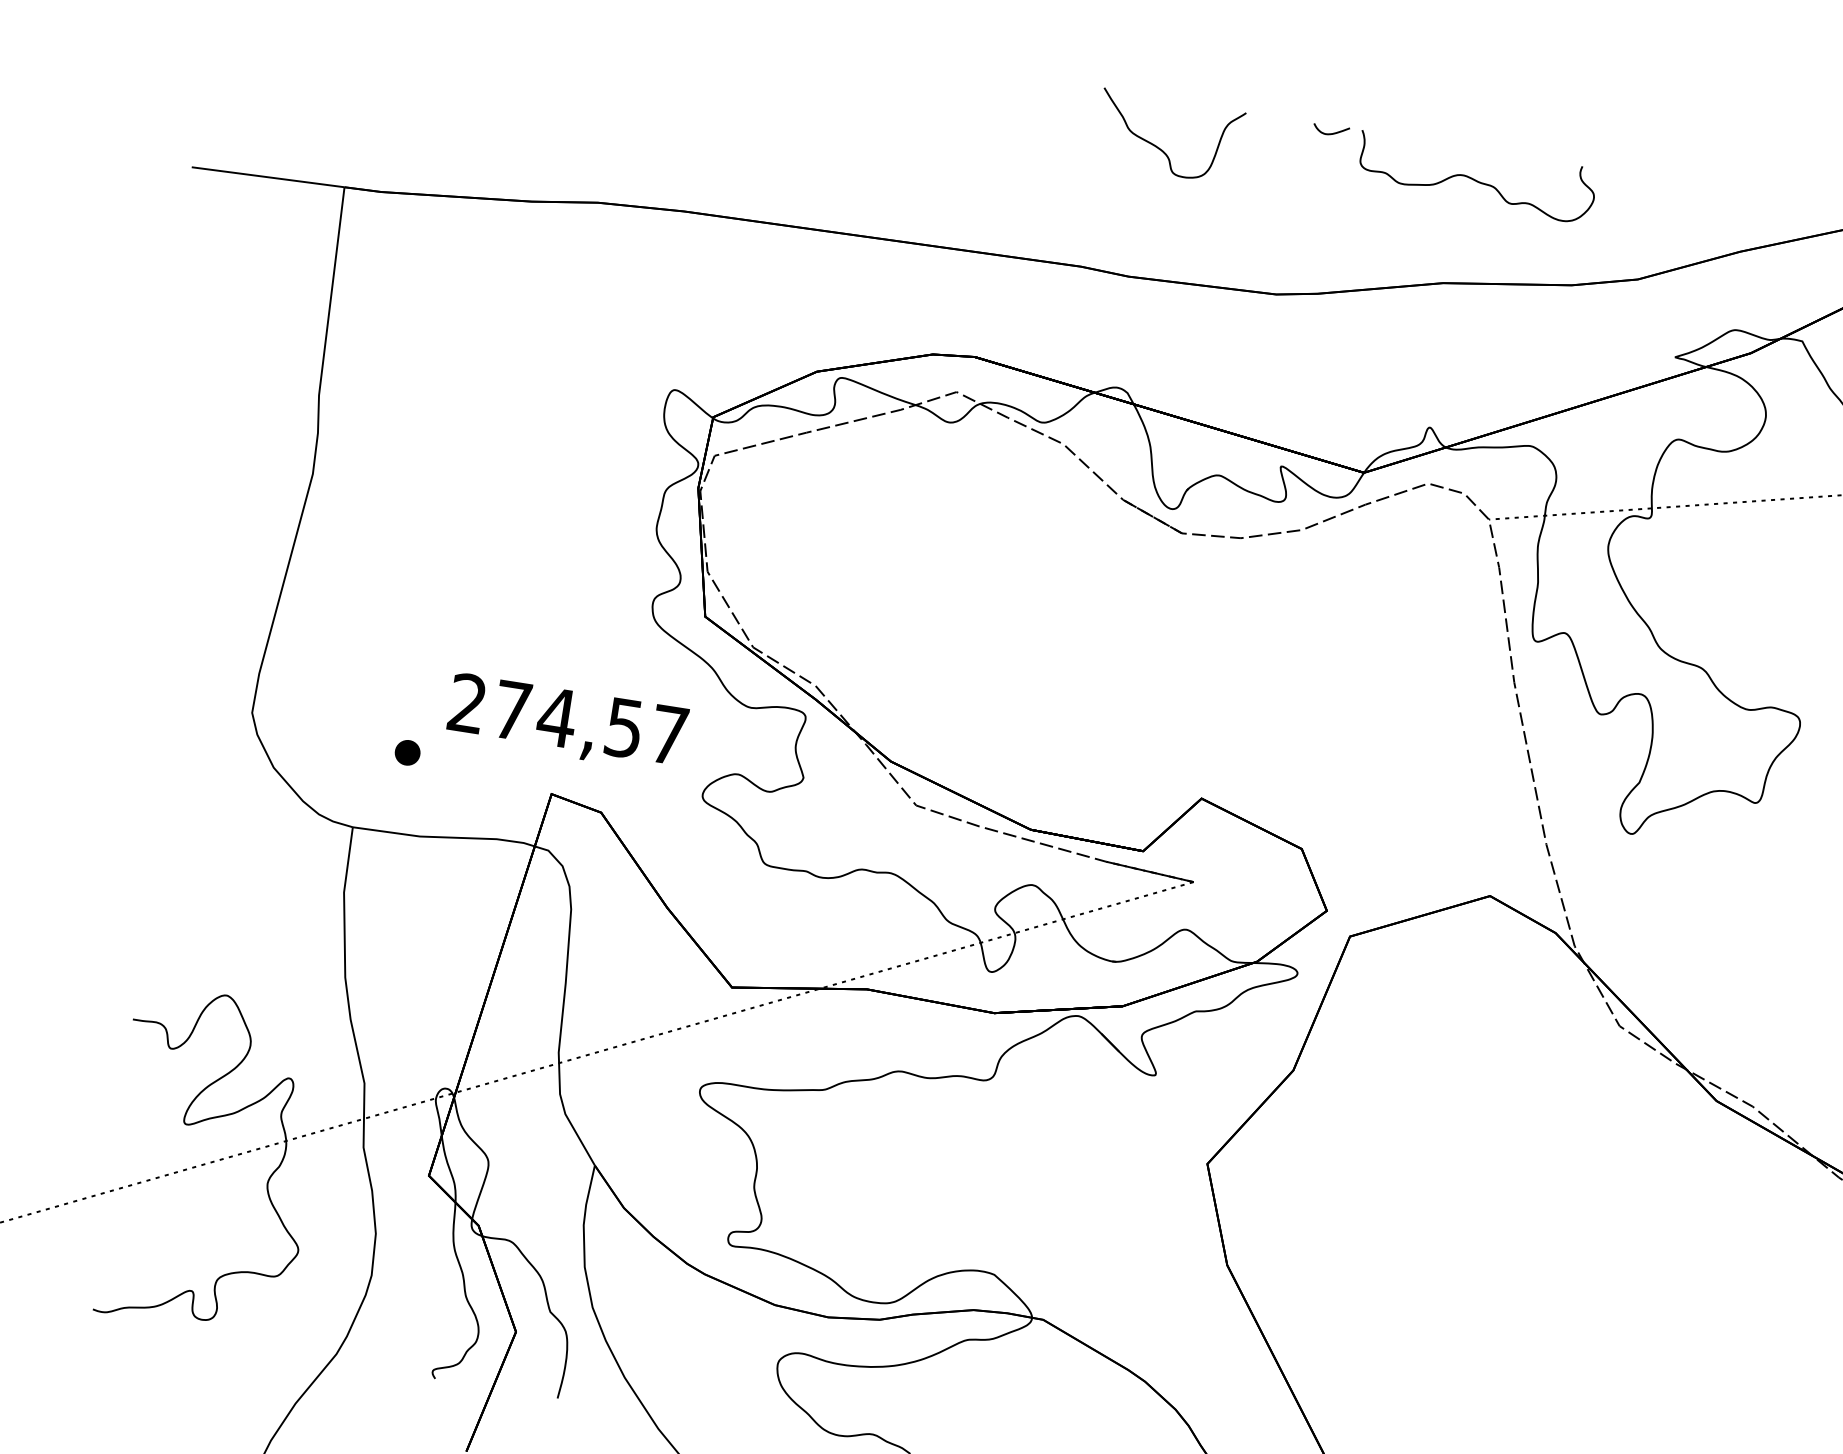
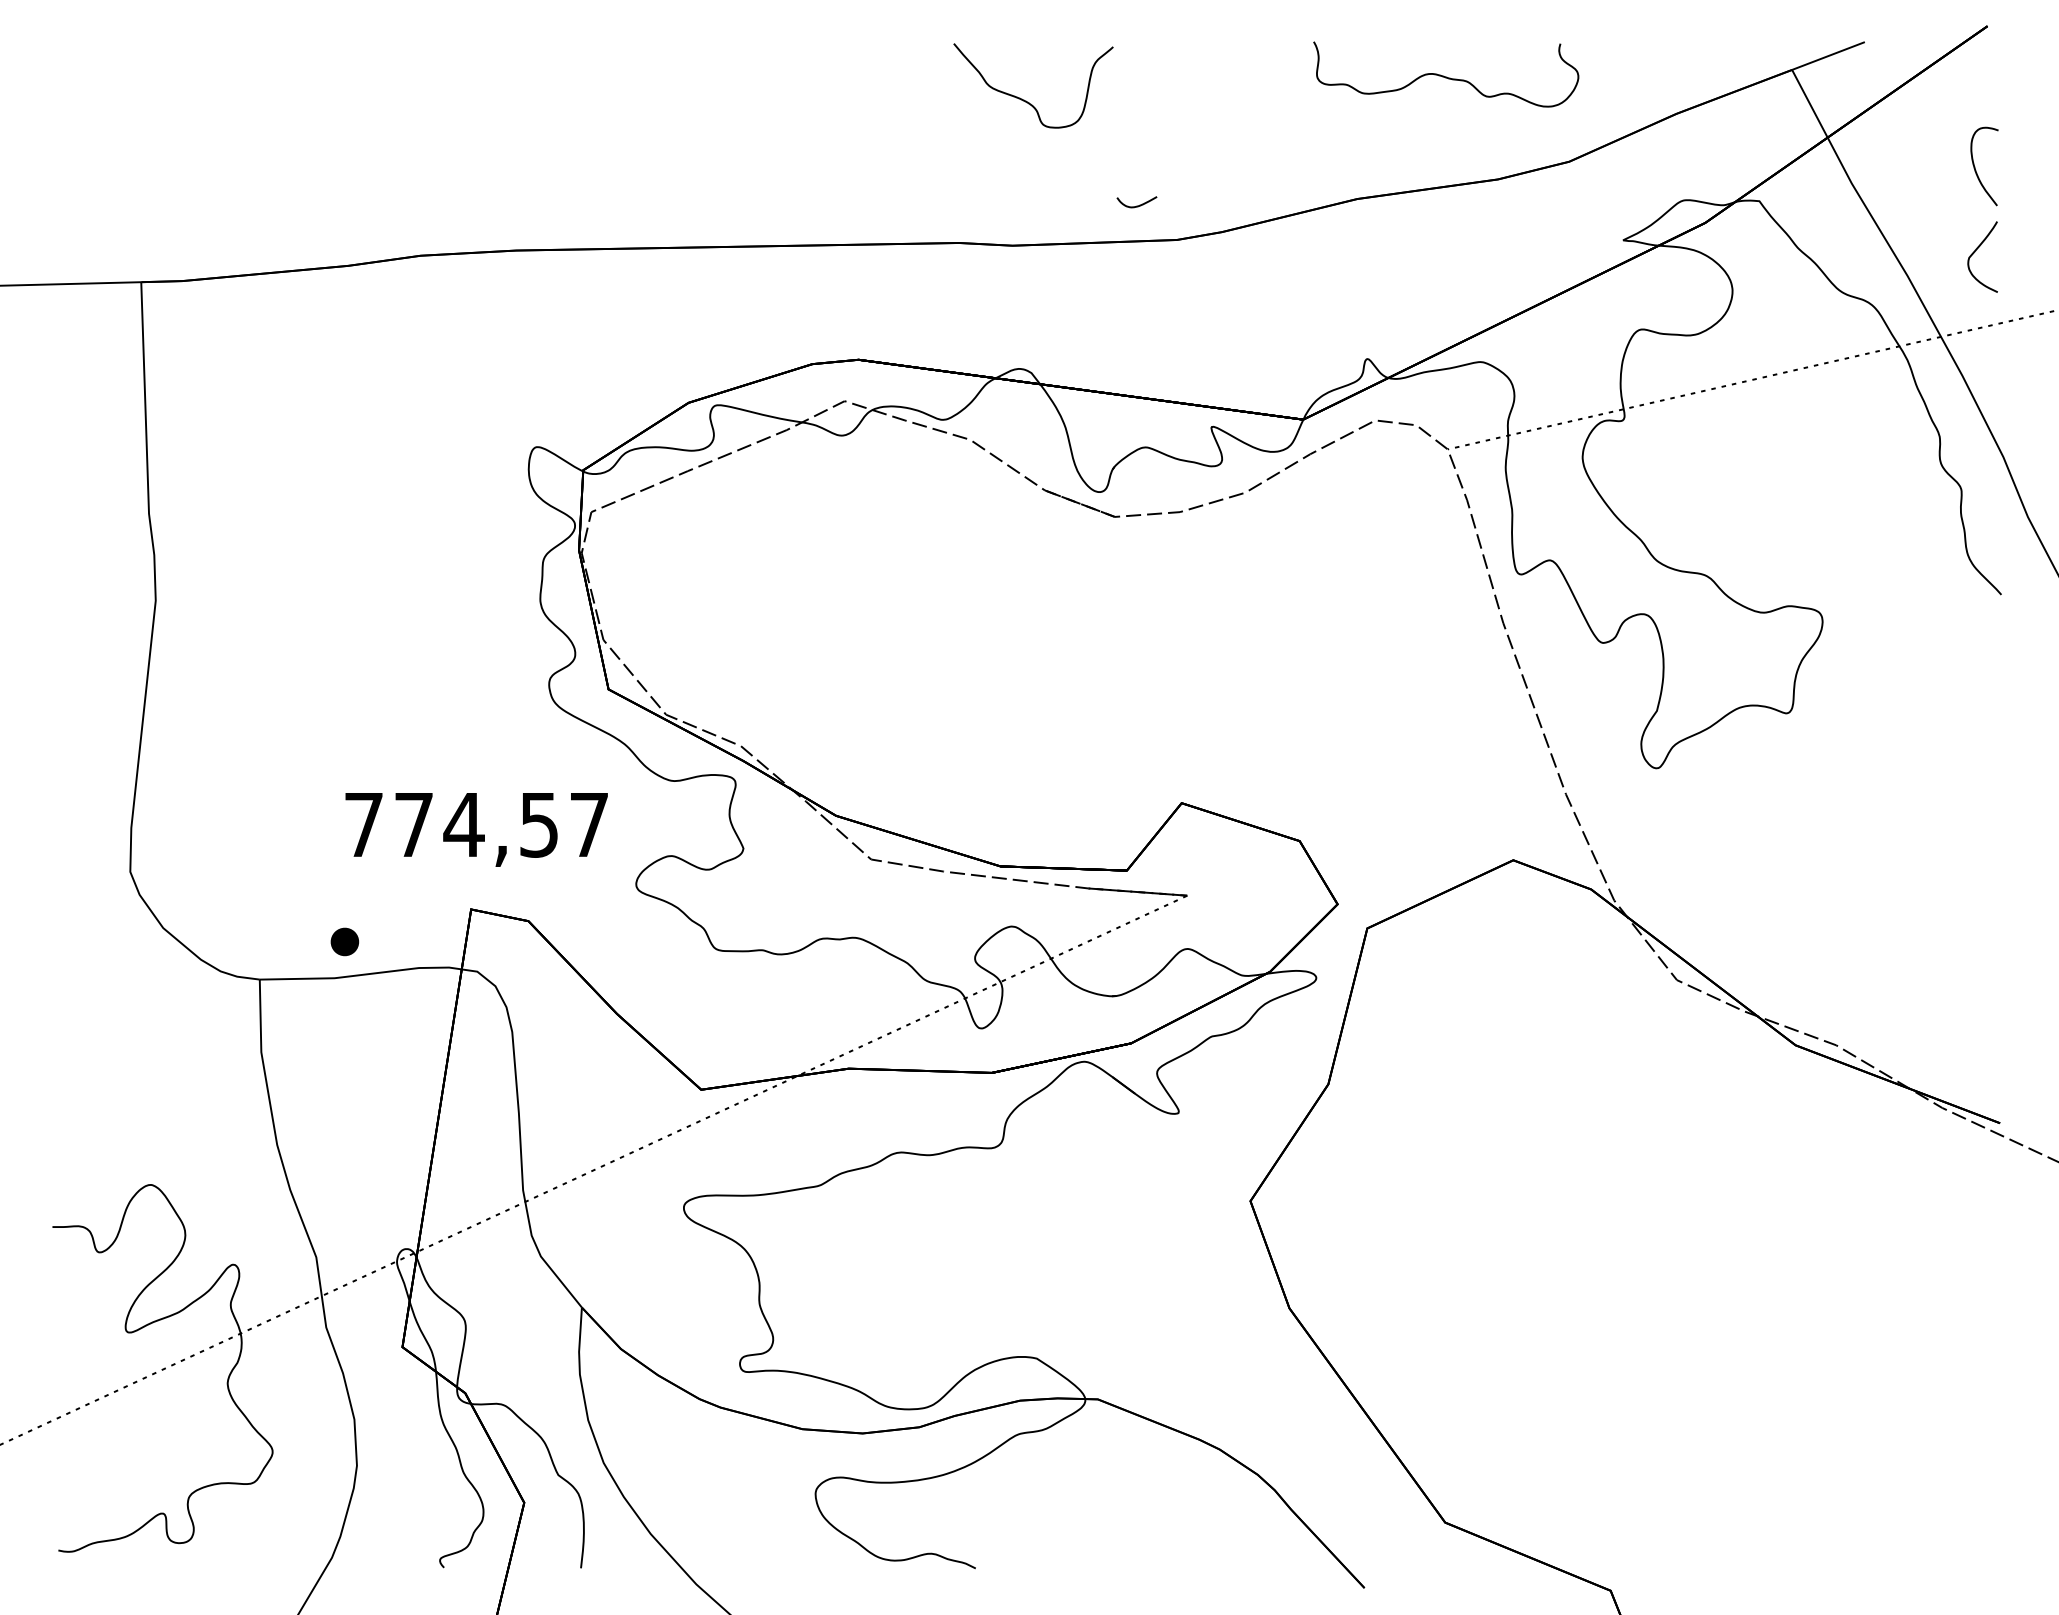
curve: (1330, 133) -> (1136, 205), moved
curve: (1476, 179) -> (1446, 76), moved
text: (467, 702) -> (363, 823), 274,57 -> 774,57
part: (407, 752) -> (344, 941), moved

